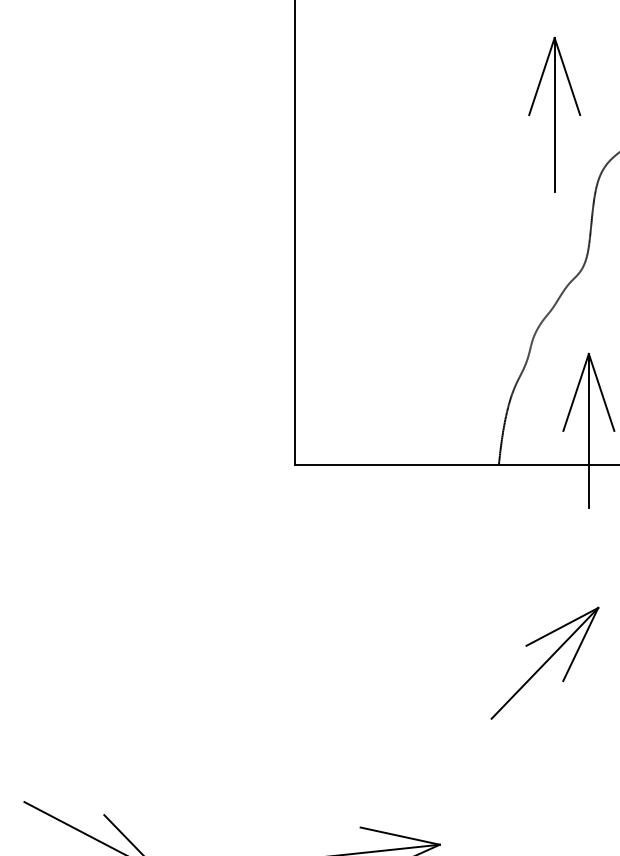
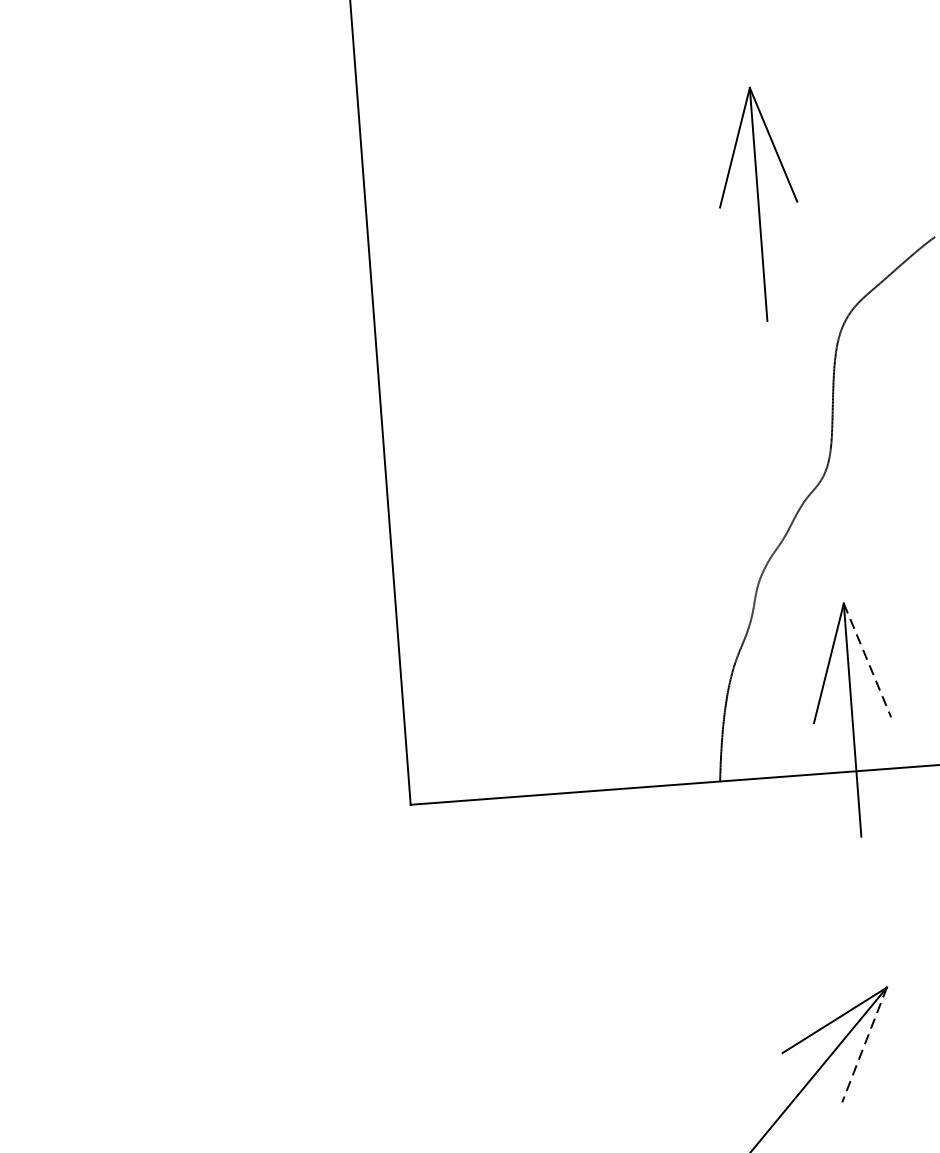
part: (554, 114) -> (758, 203), moved
line: (601, 392) -> (867, 660), solid -> dashed
line: (580, 644) -> (864, 1044), solid -> dashed

